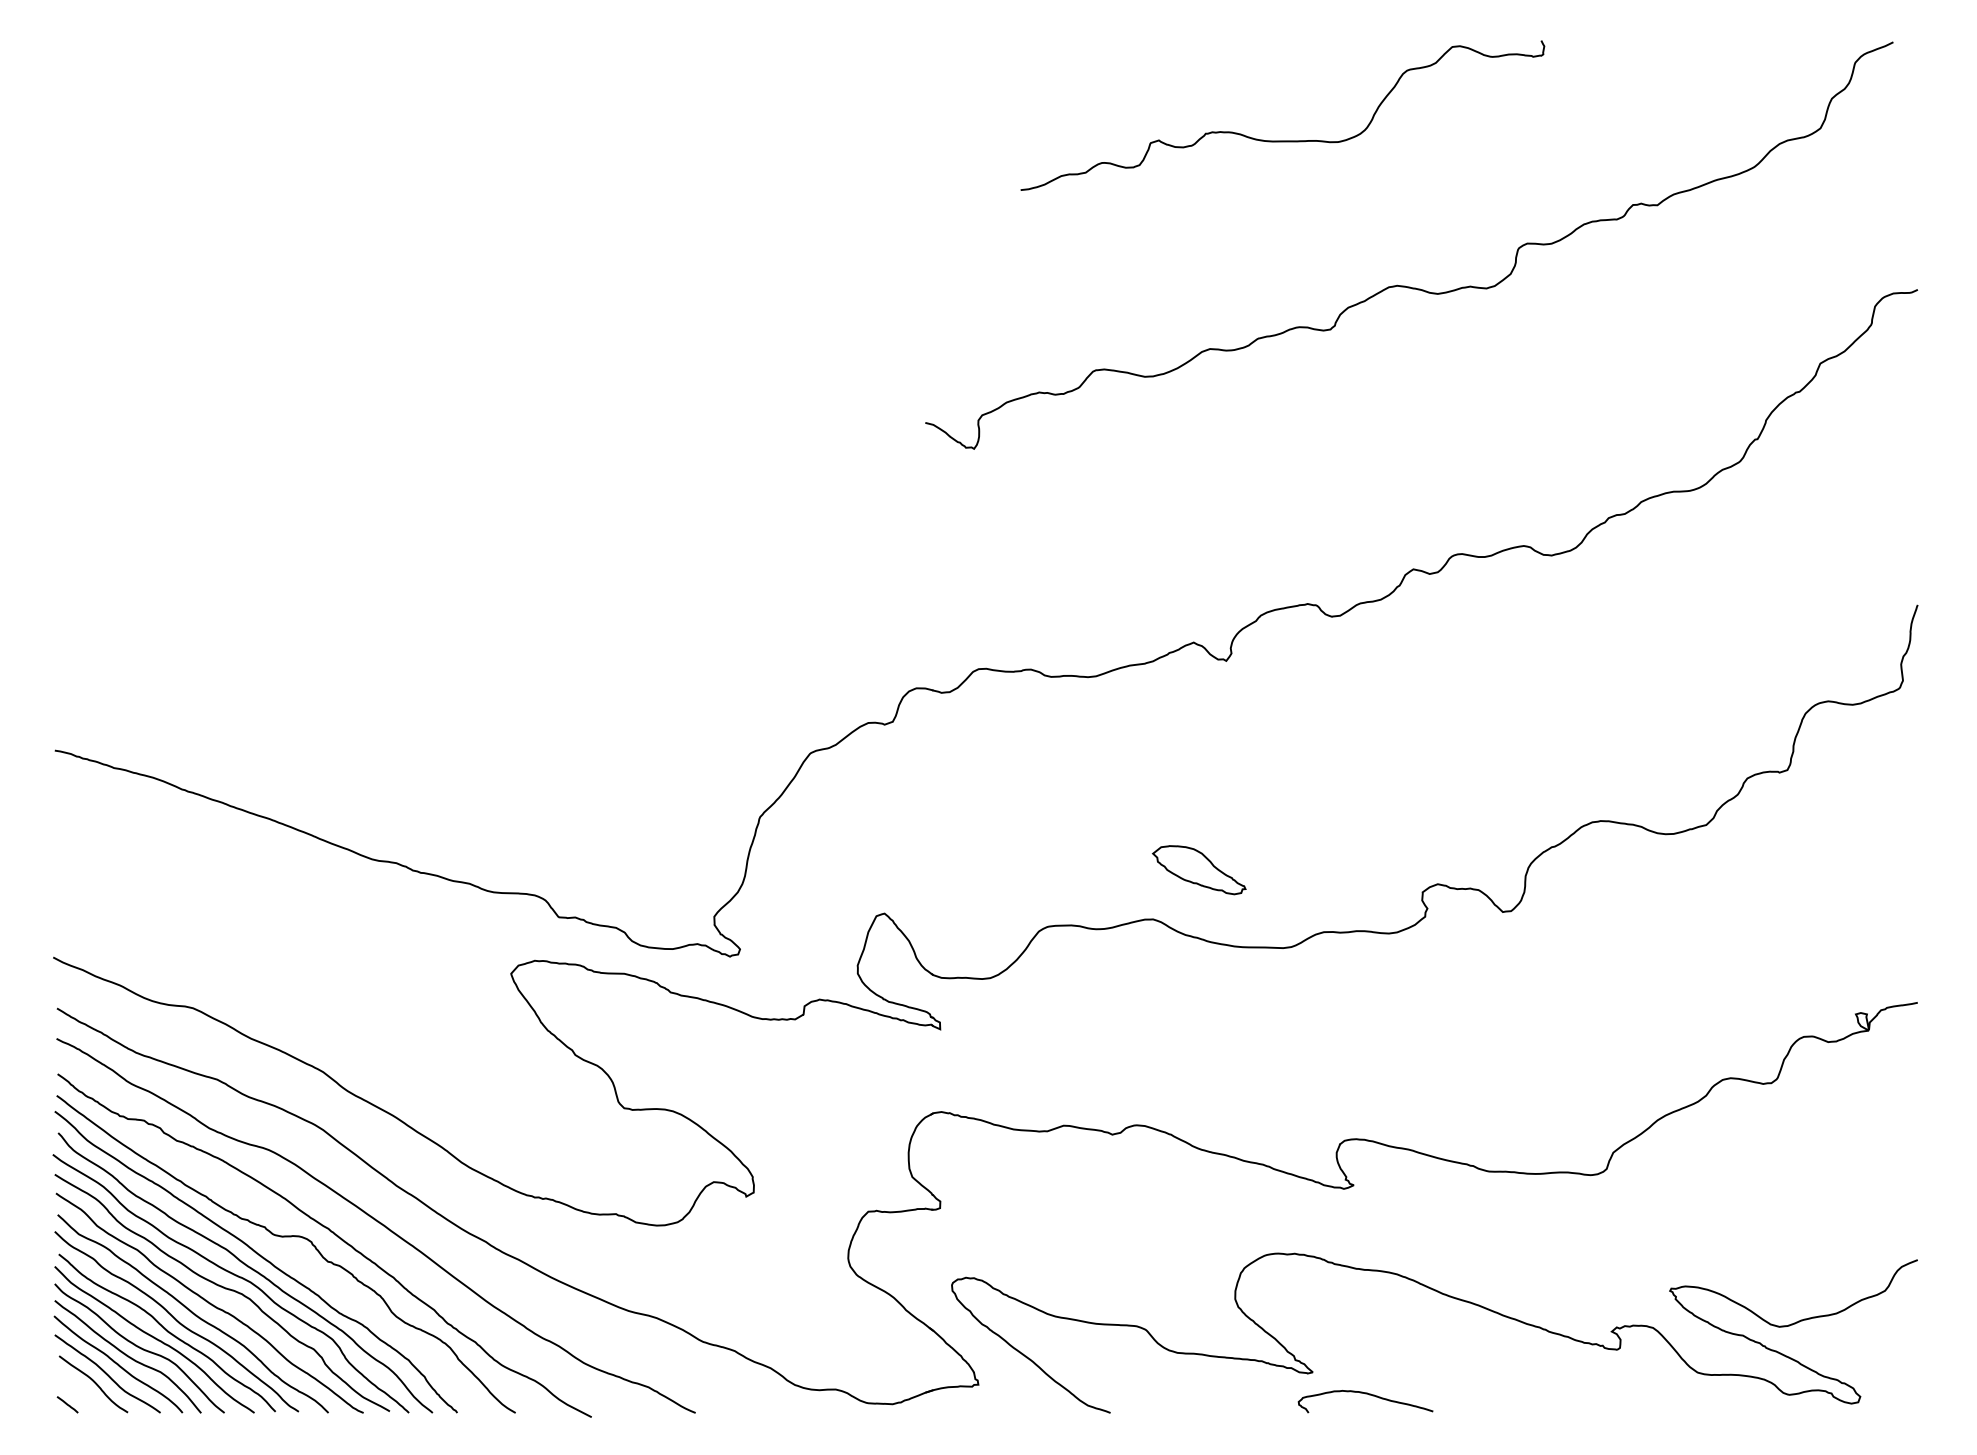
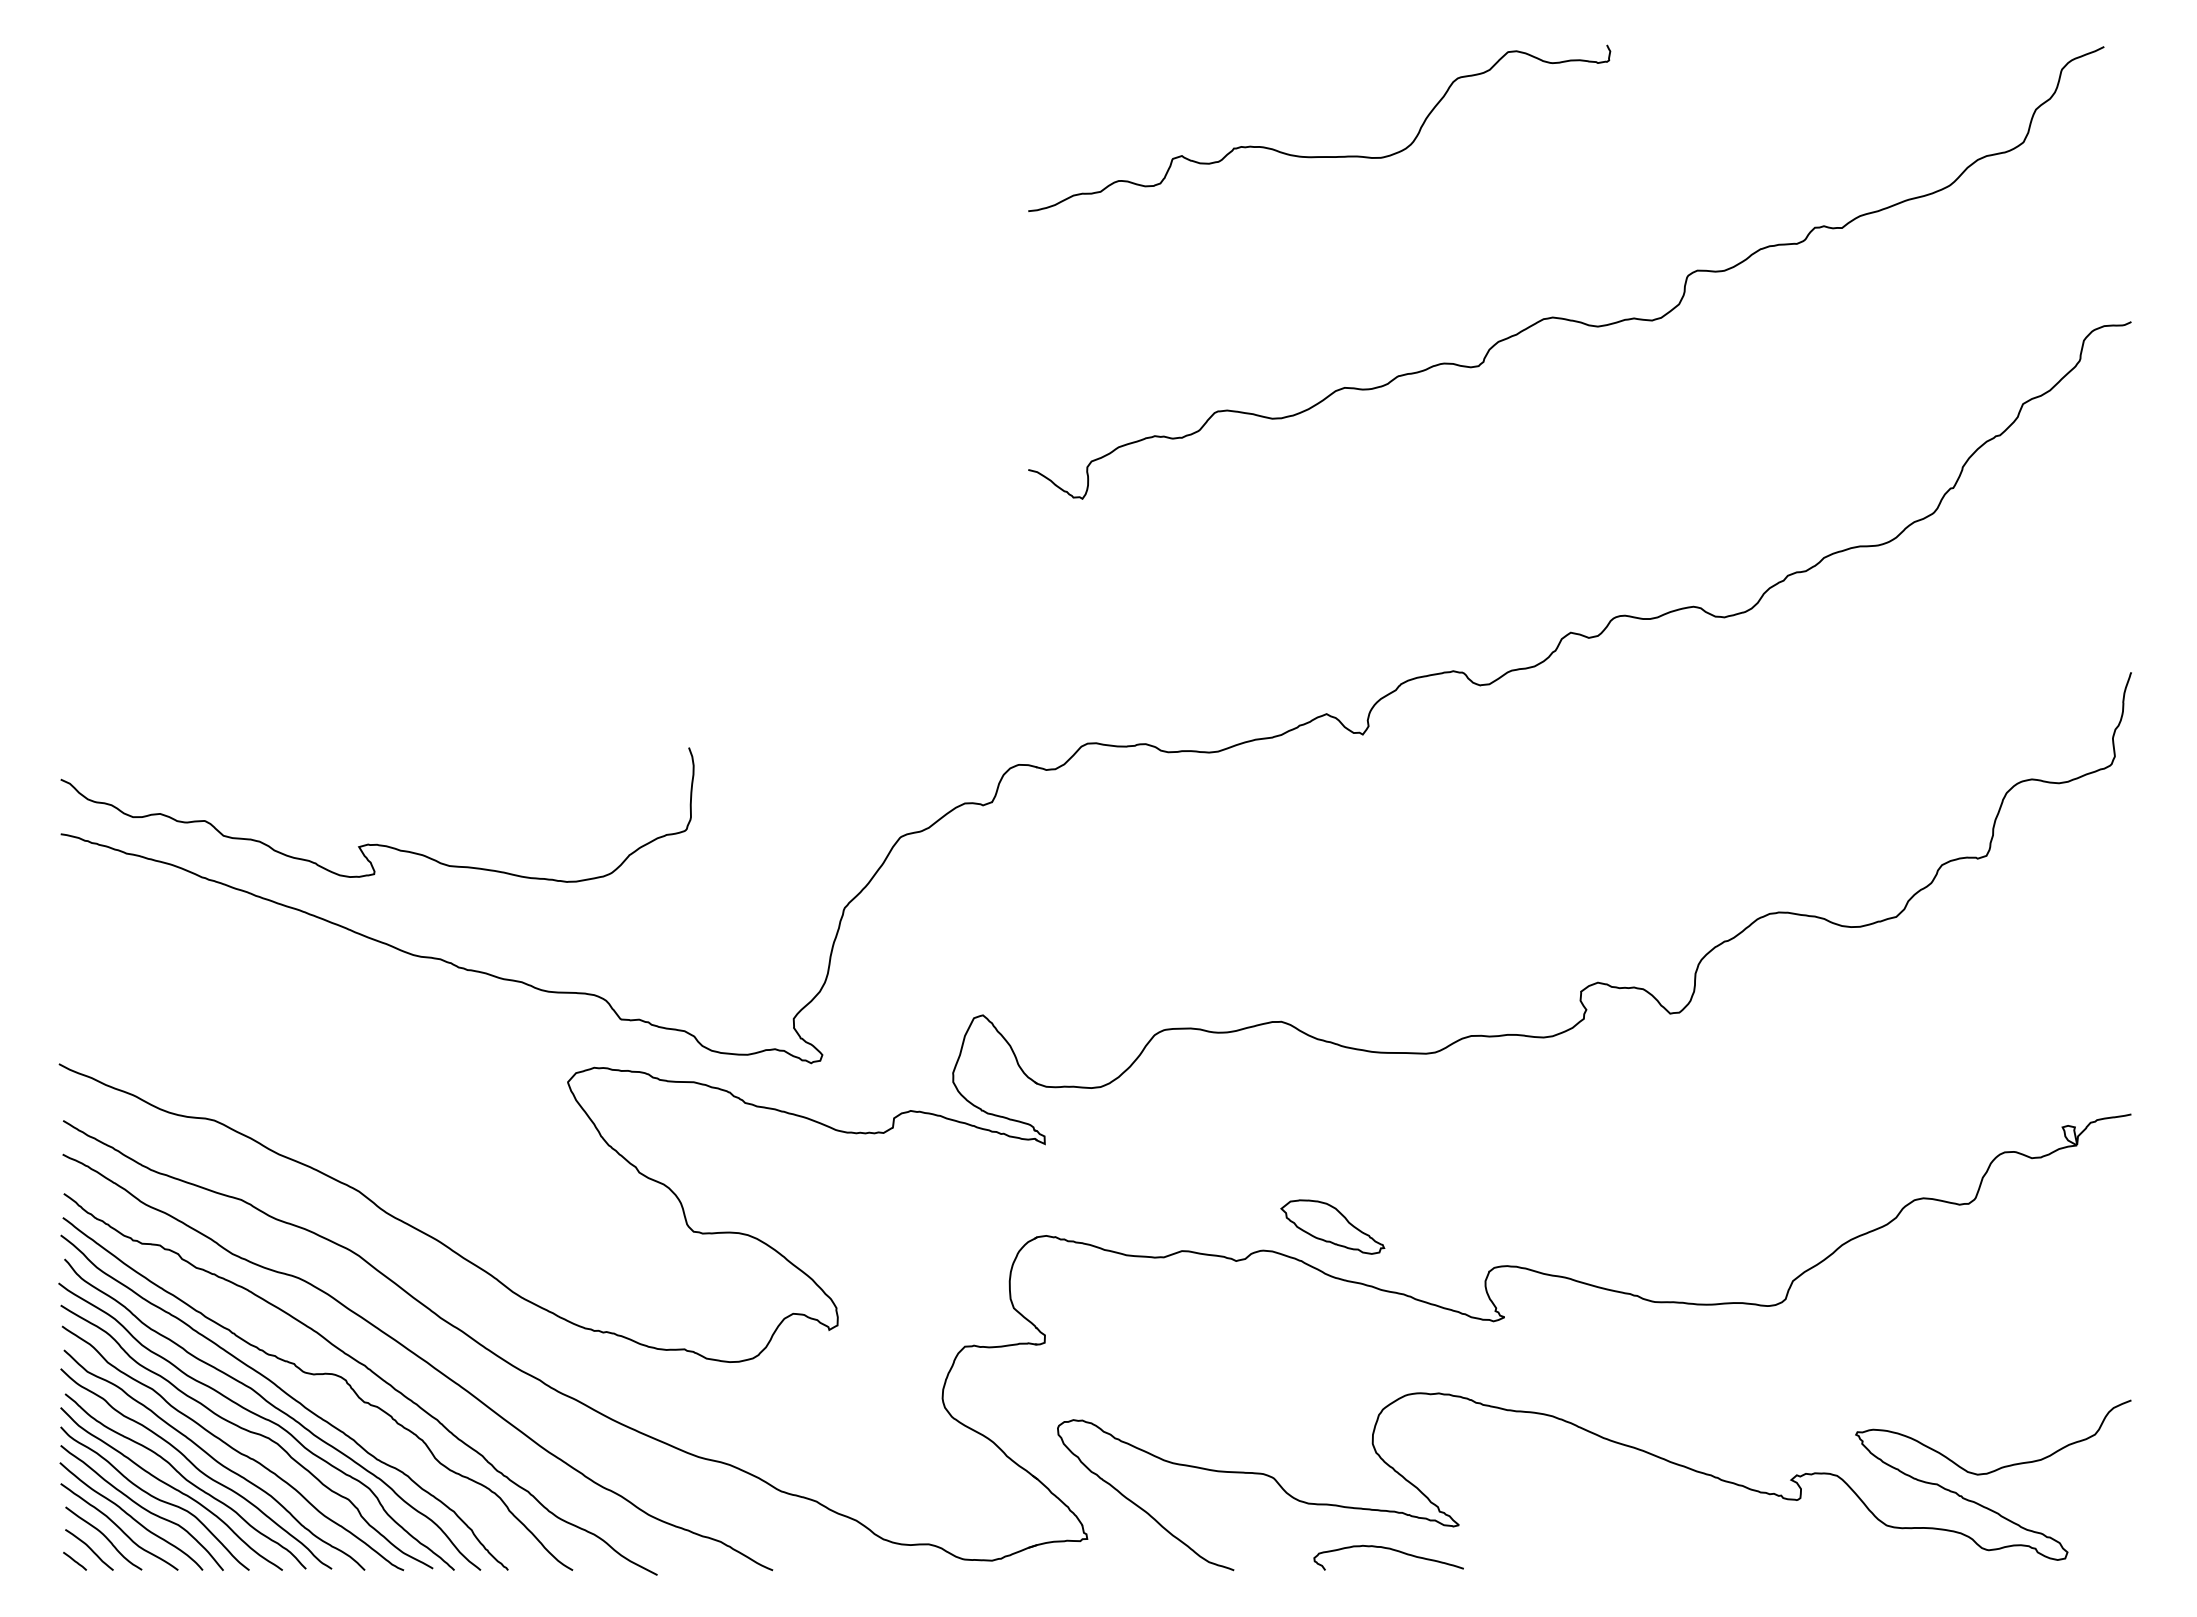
curve: (1282, 140) -> (1319, 156), moved
curve: (338, 758) -> (376, 843), added
part: (1199, 869) -> (1332, 1226), moved
curve: (80, 1394) -> (89, 1549), added
curve: (1368, 1395) -> (1391, 1550), moved

